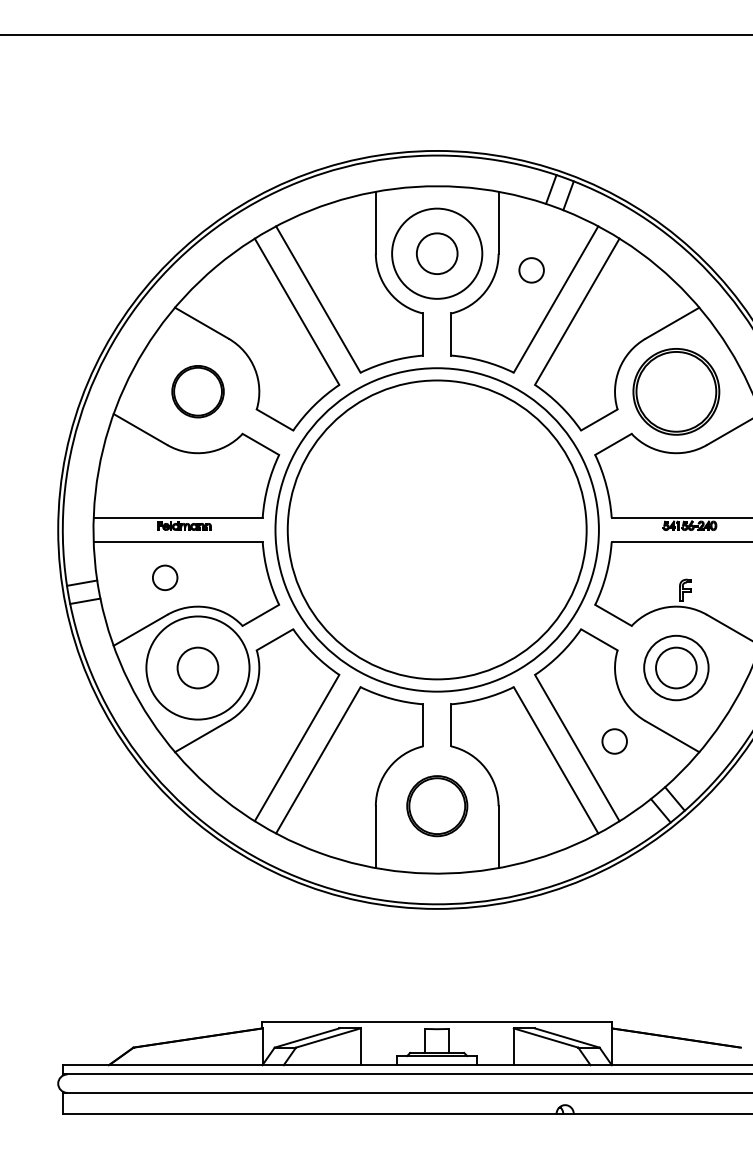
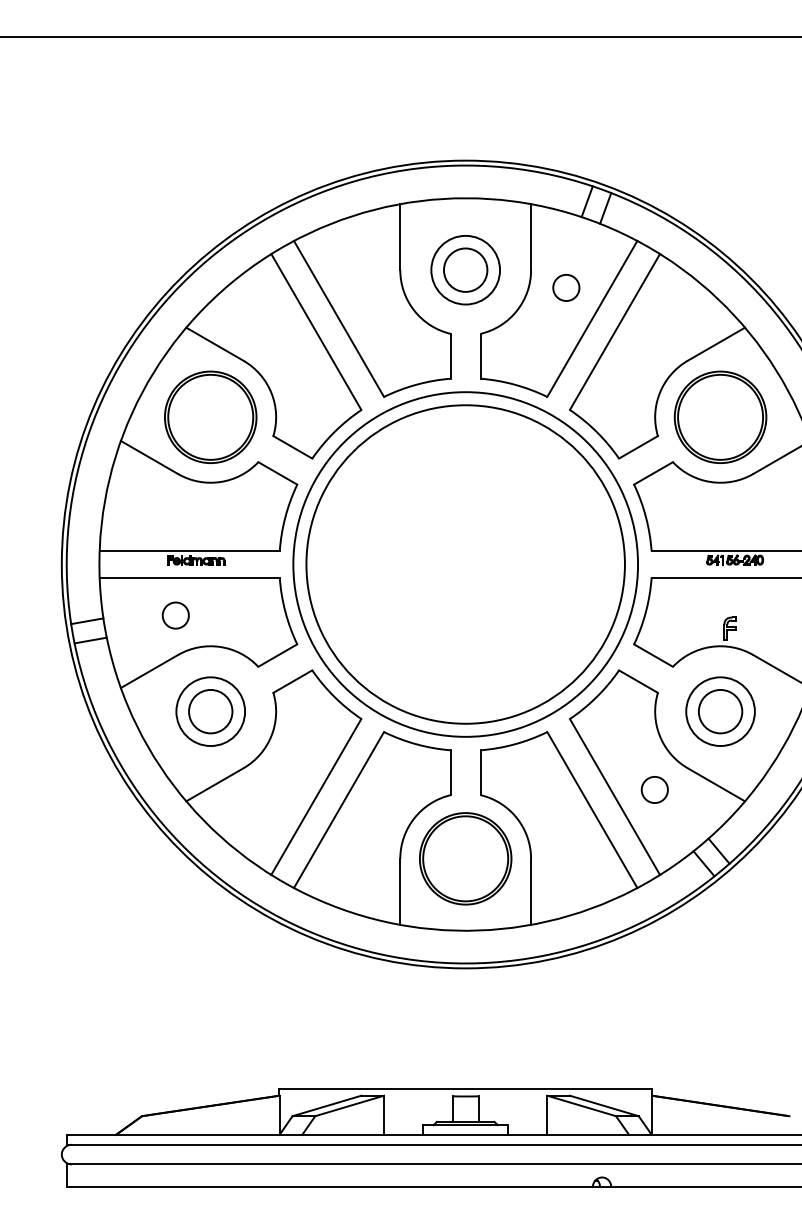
circle: (437, 253) -> (465, 269), size x0.71
part: (197, 391) -> (210, 416), size x1.67
circle: (197, 667) -> (210, 711), size x0.62
part: (437, 805) -> (465, 858), size x1.43

